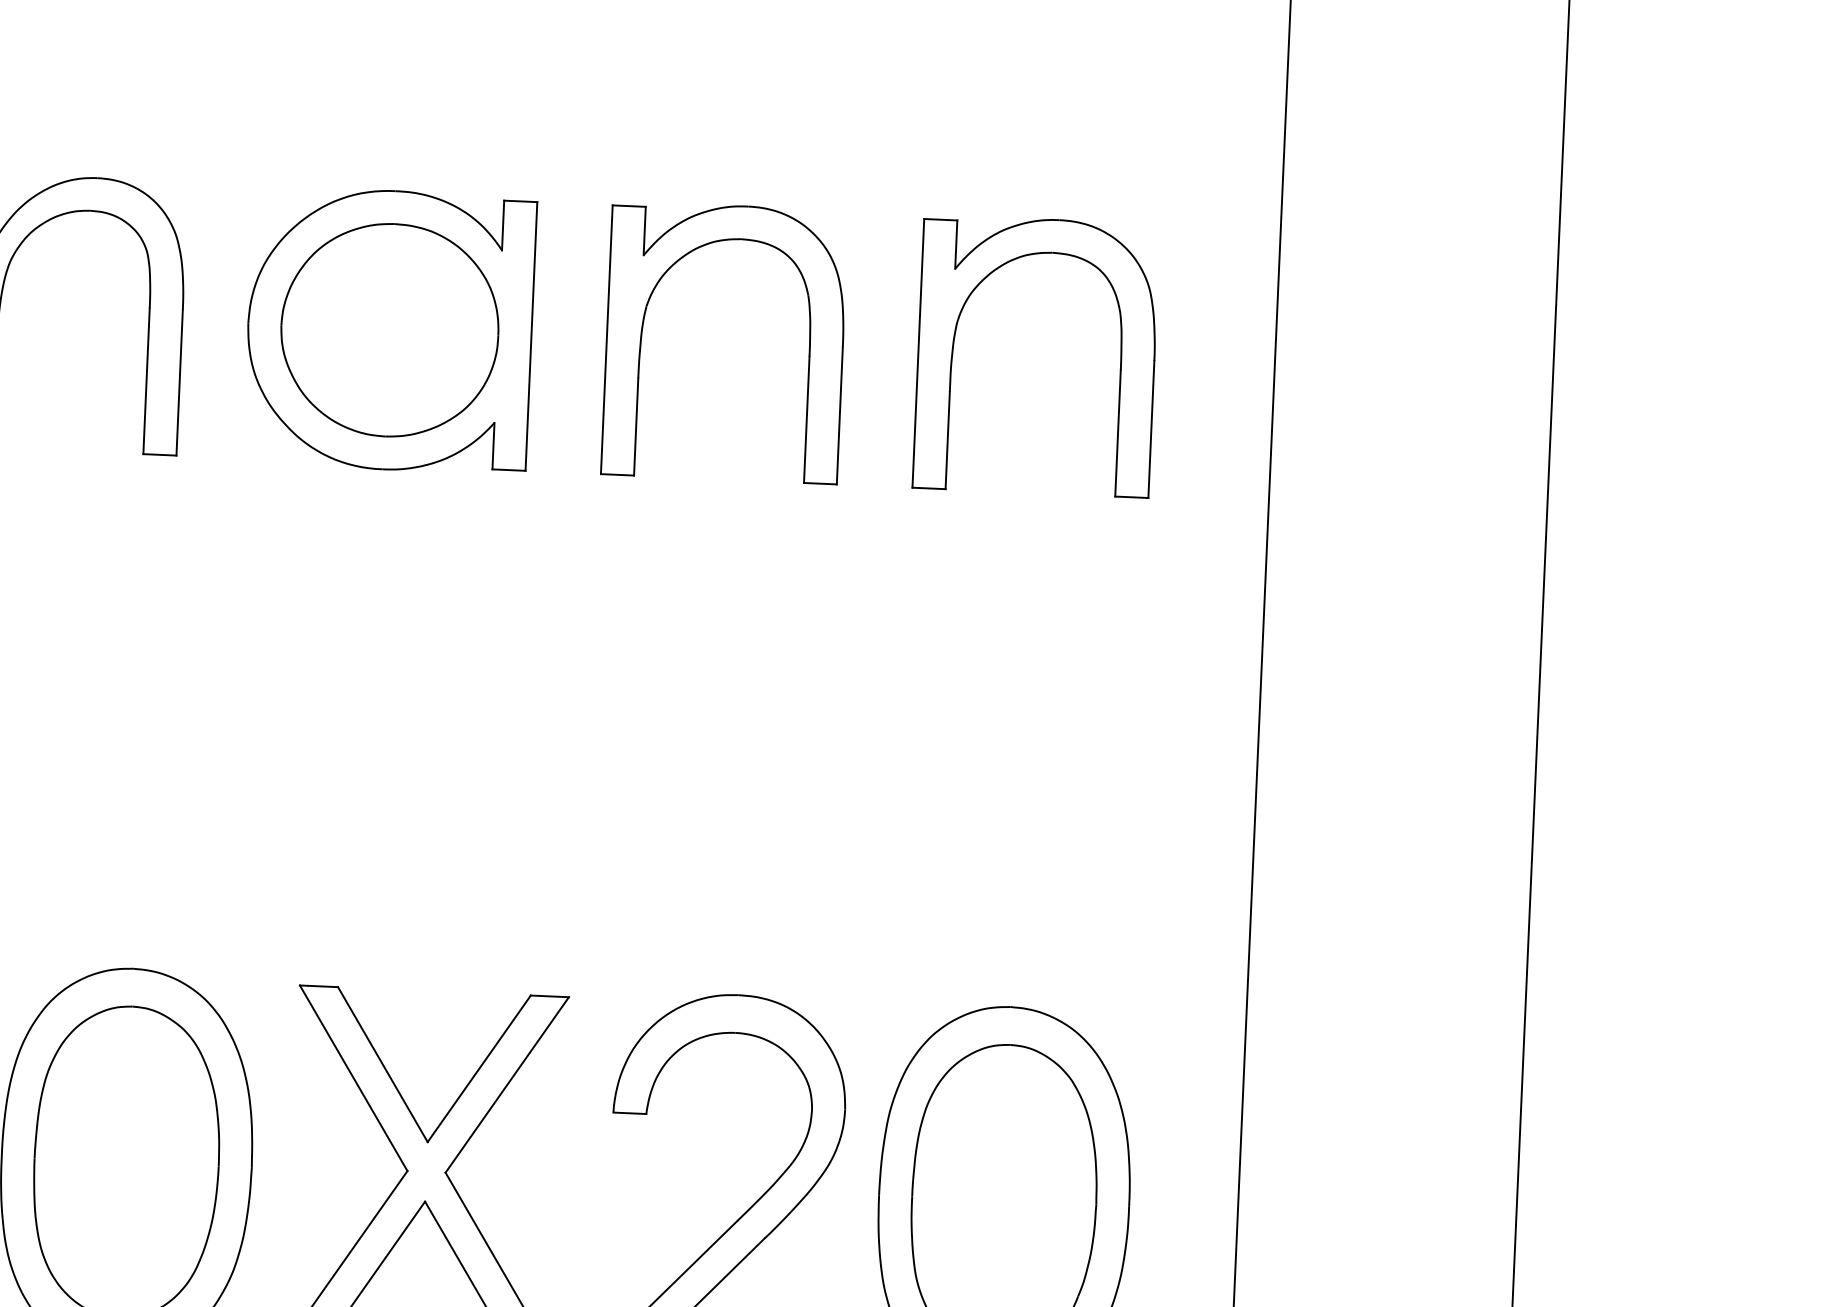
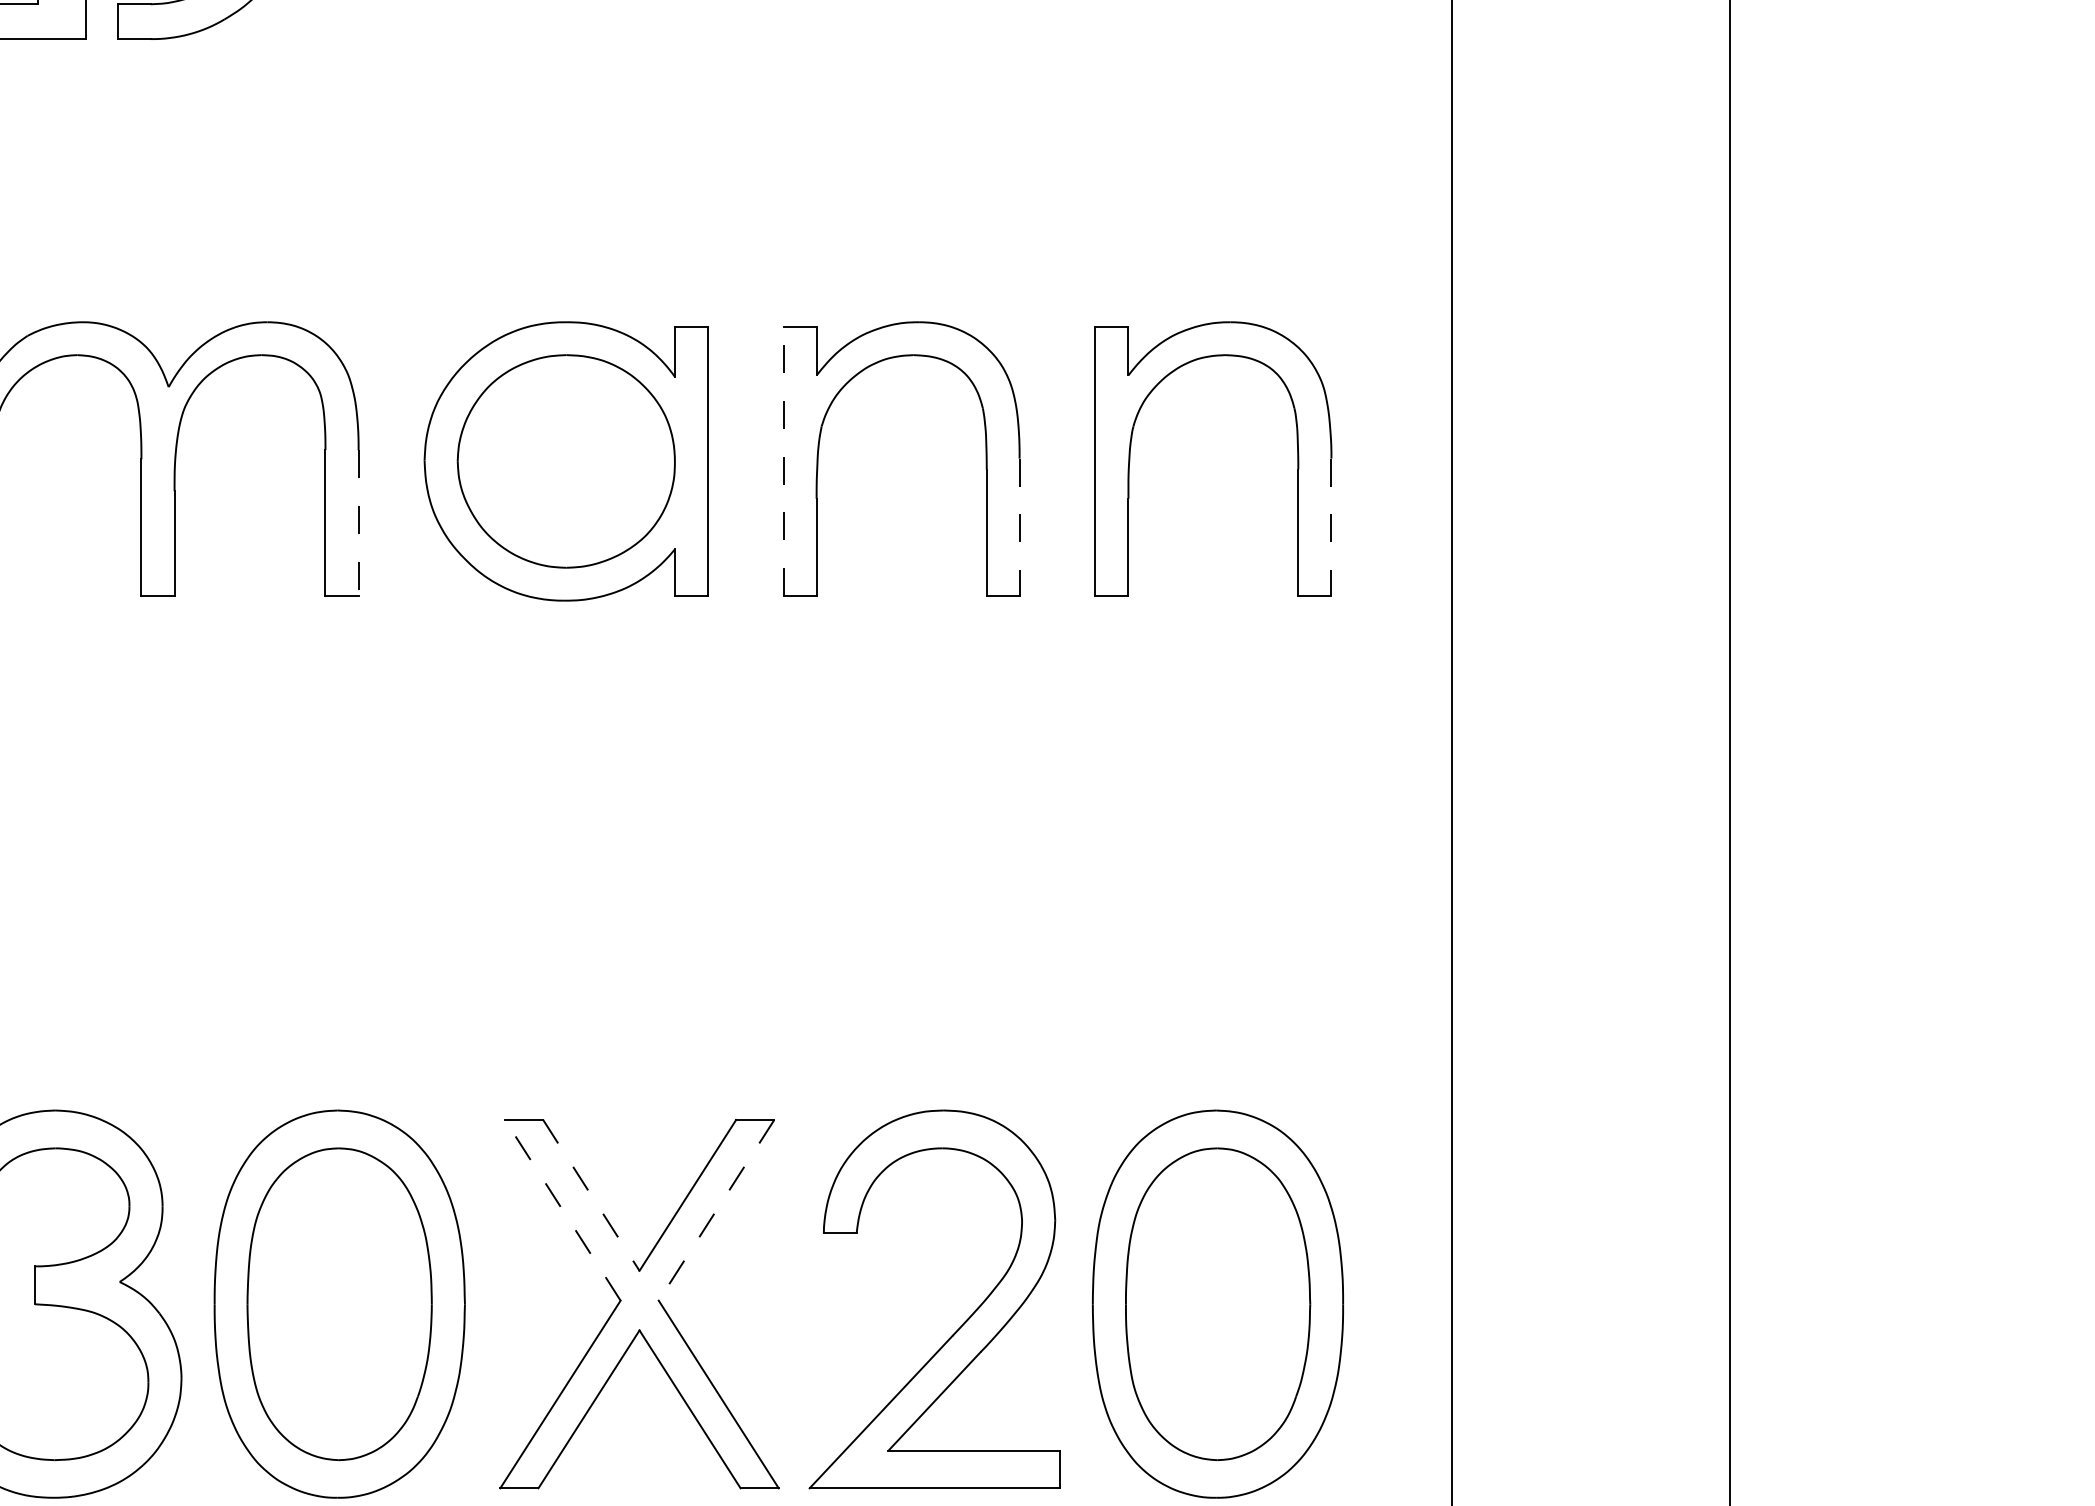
line: (606, 338) -> (783, 460), solid -> dashed
line: (179, 383) -> (358, 523), solid -> dashed
line: (839, 416) -> (1019, 527), solid -> dashed
line: (1151, 429) -> (1331, 527), solid -> dashed
line: (382, 1064) -> (591, 1195), solid -> dashed
line: (353, 1077) -> (562, 1209), solid -> dashed
line: (507, 1085) -> (716, 1210), solid -> dashed

